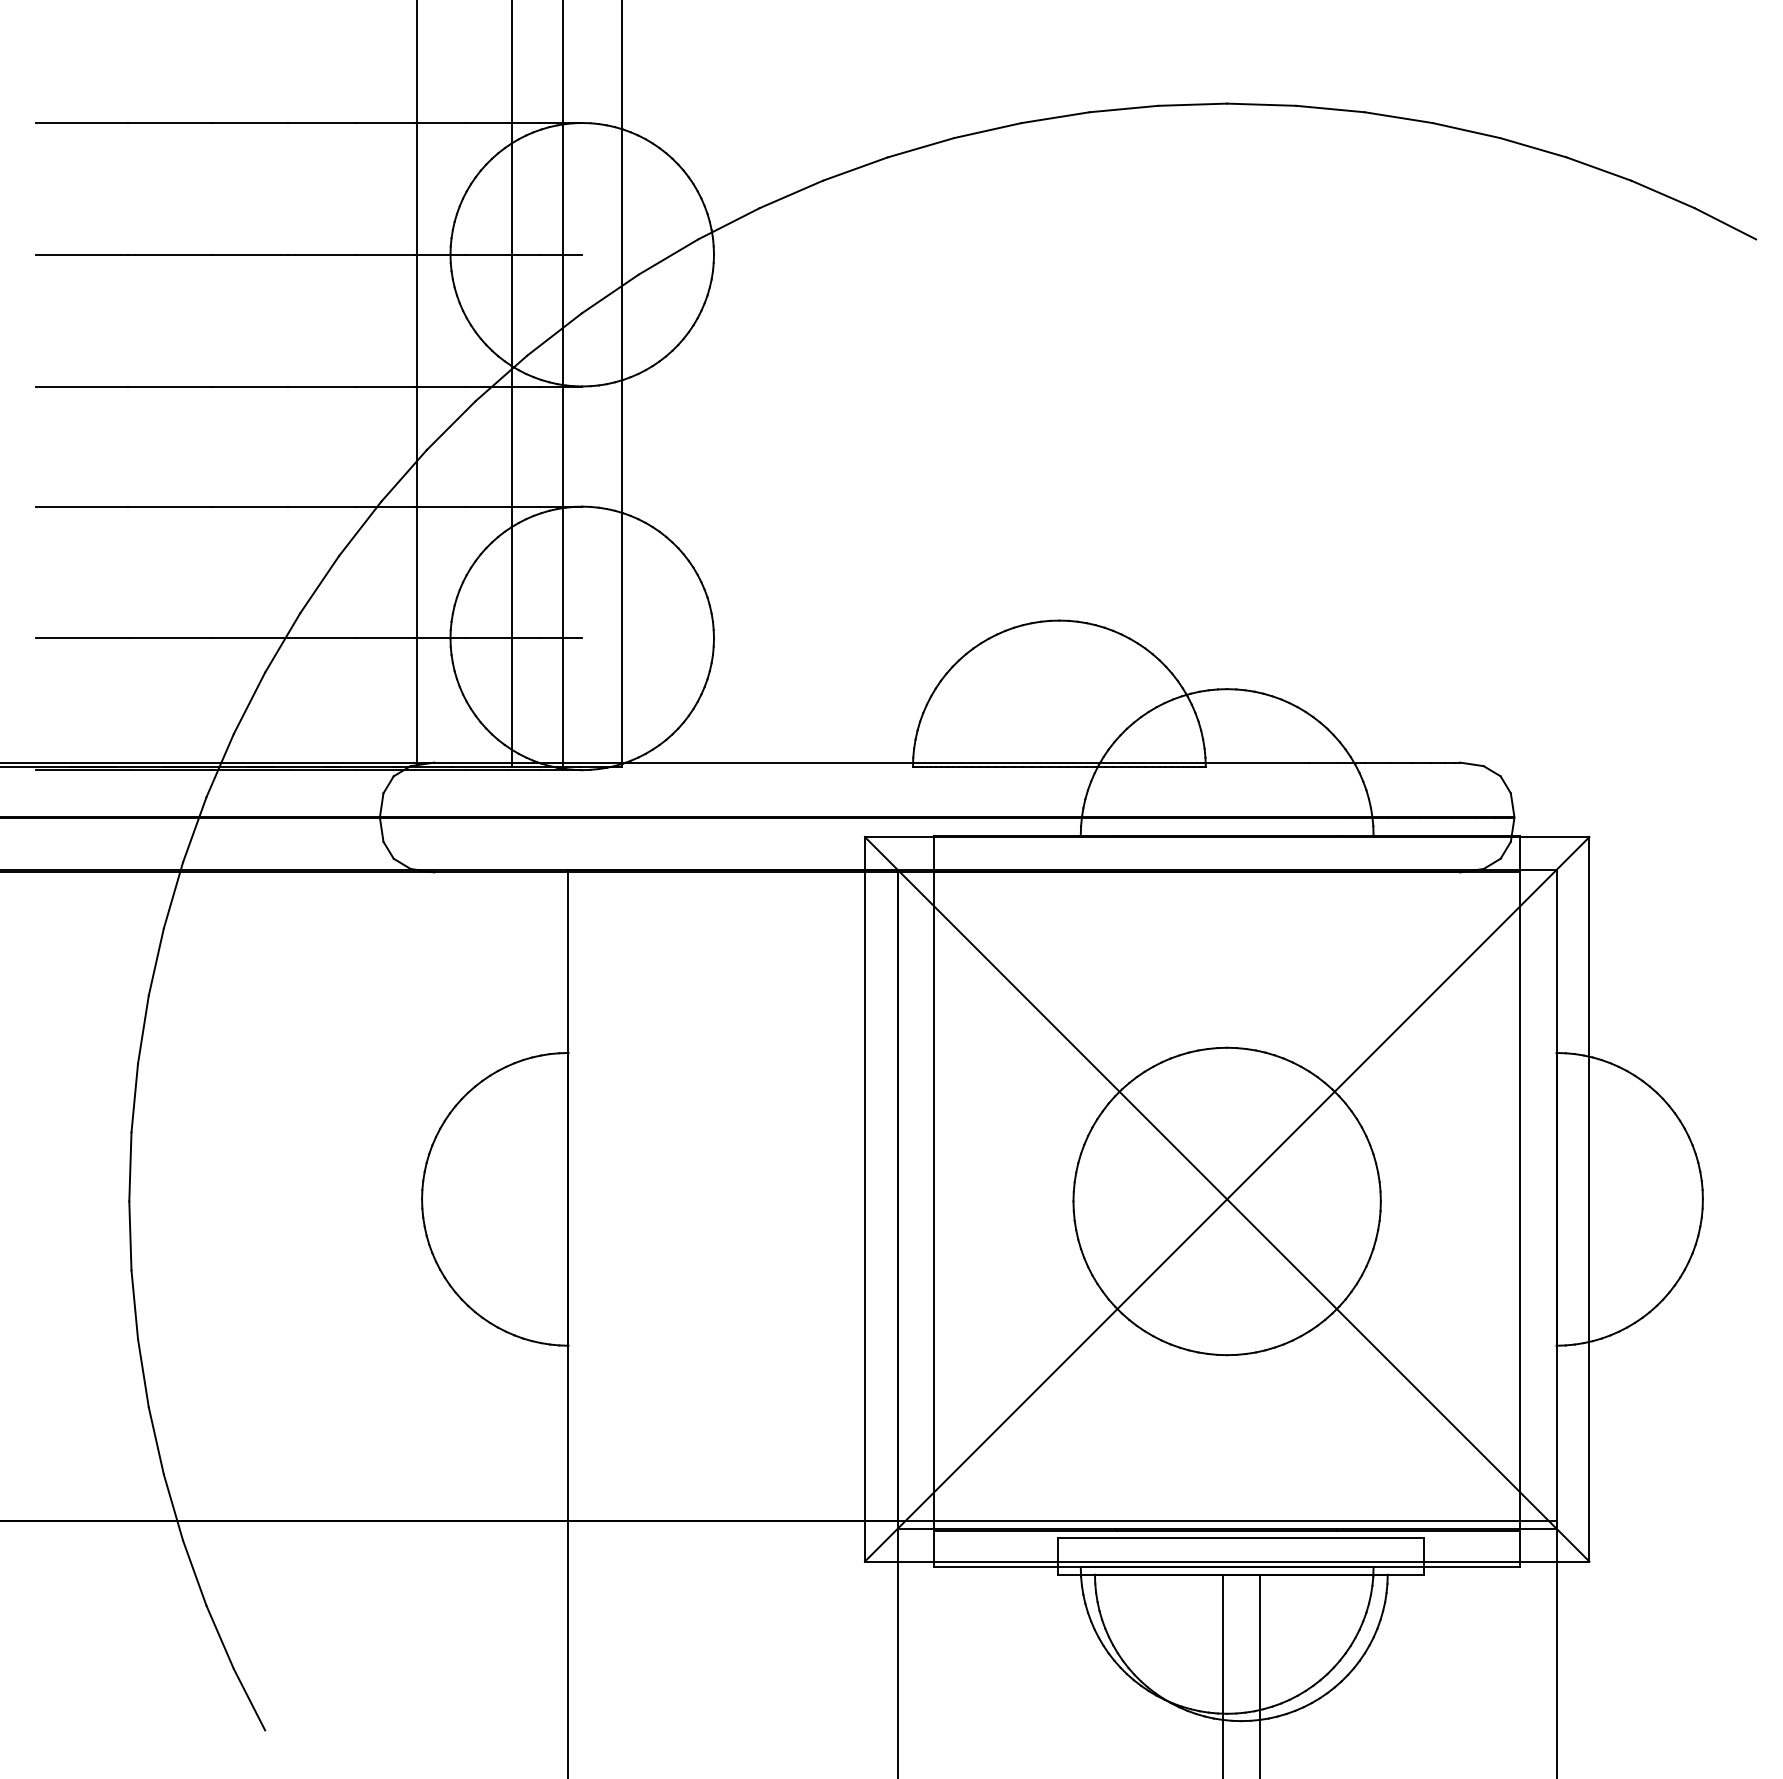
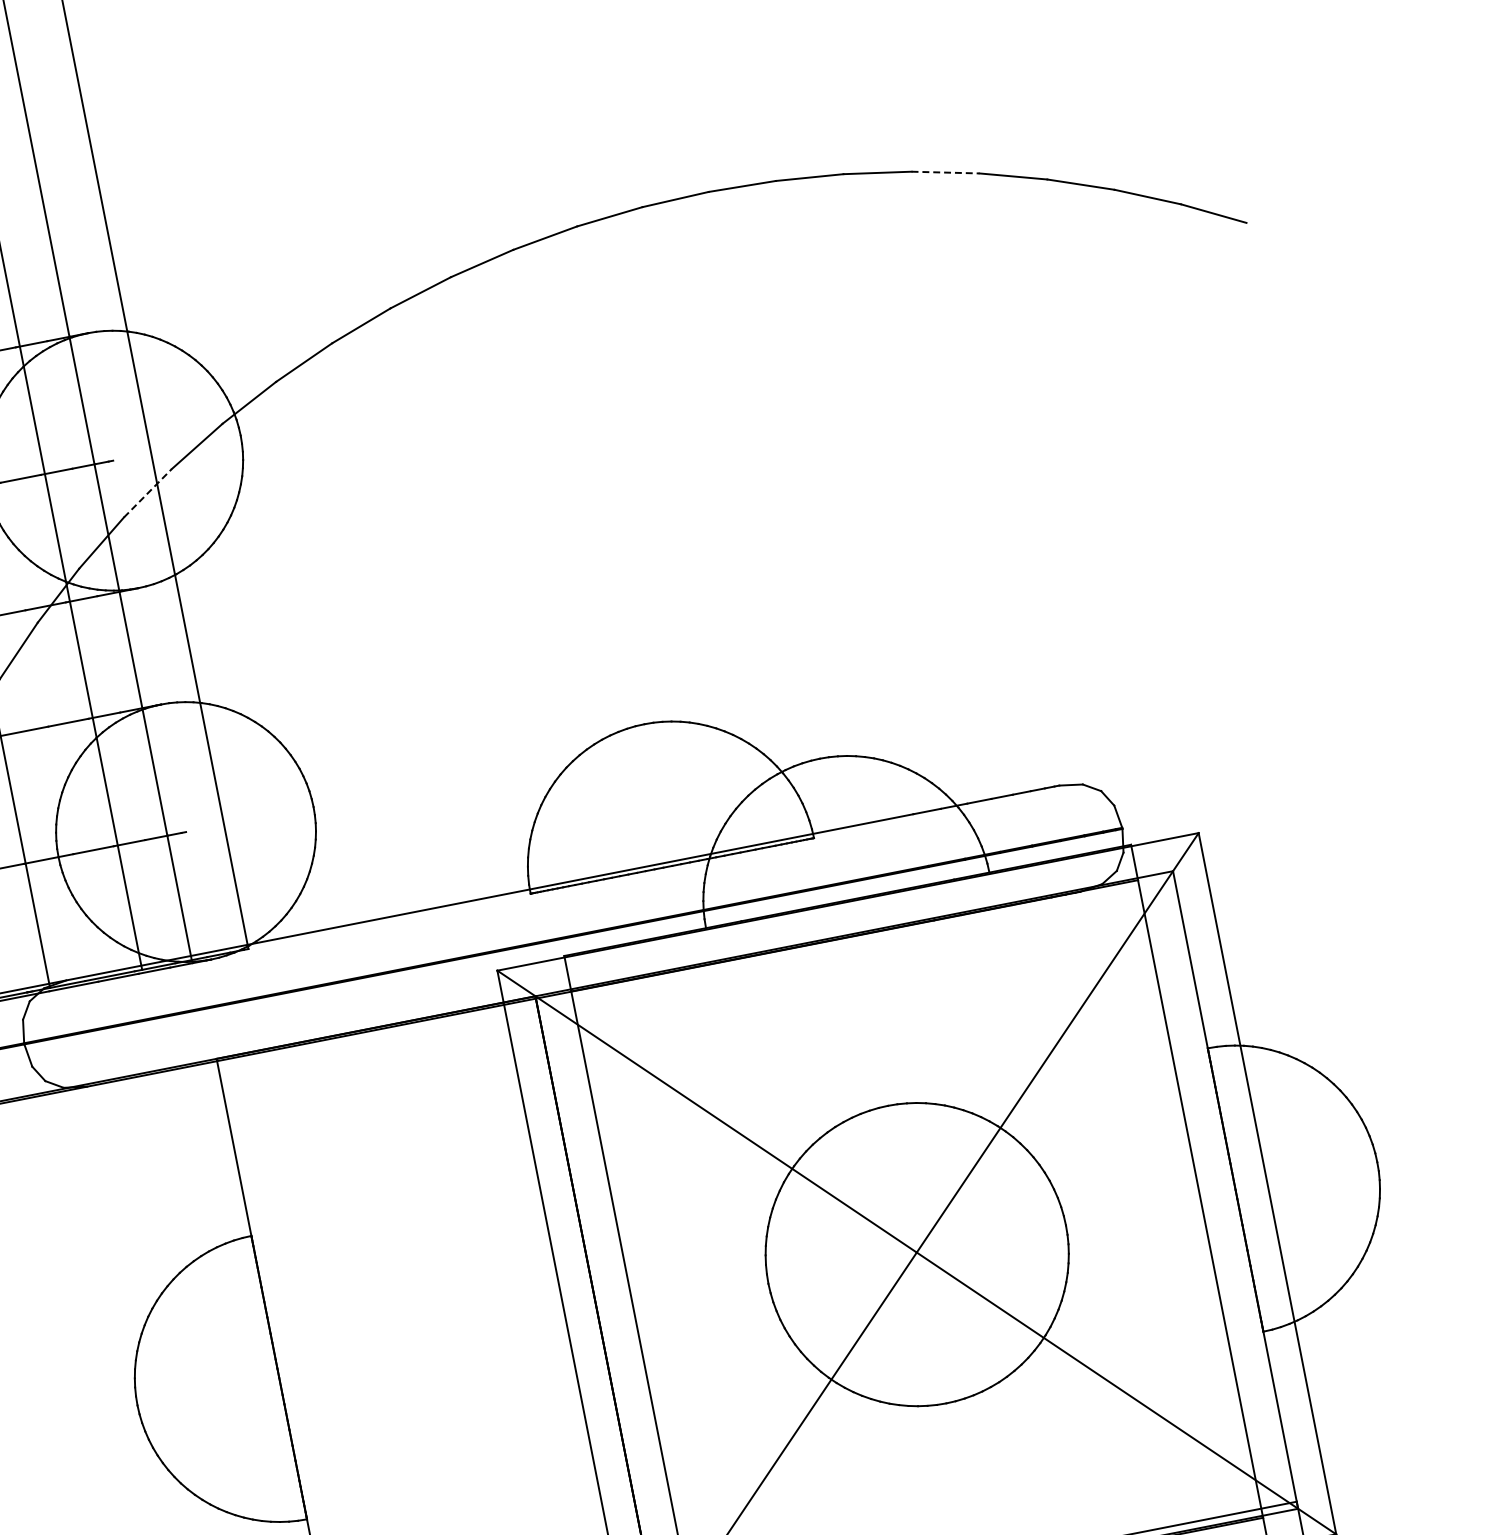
line: (1467, 130) -> (946, 172), solid -> dashed
line: (610, 293) -> (147, 492), solid -> dashed

